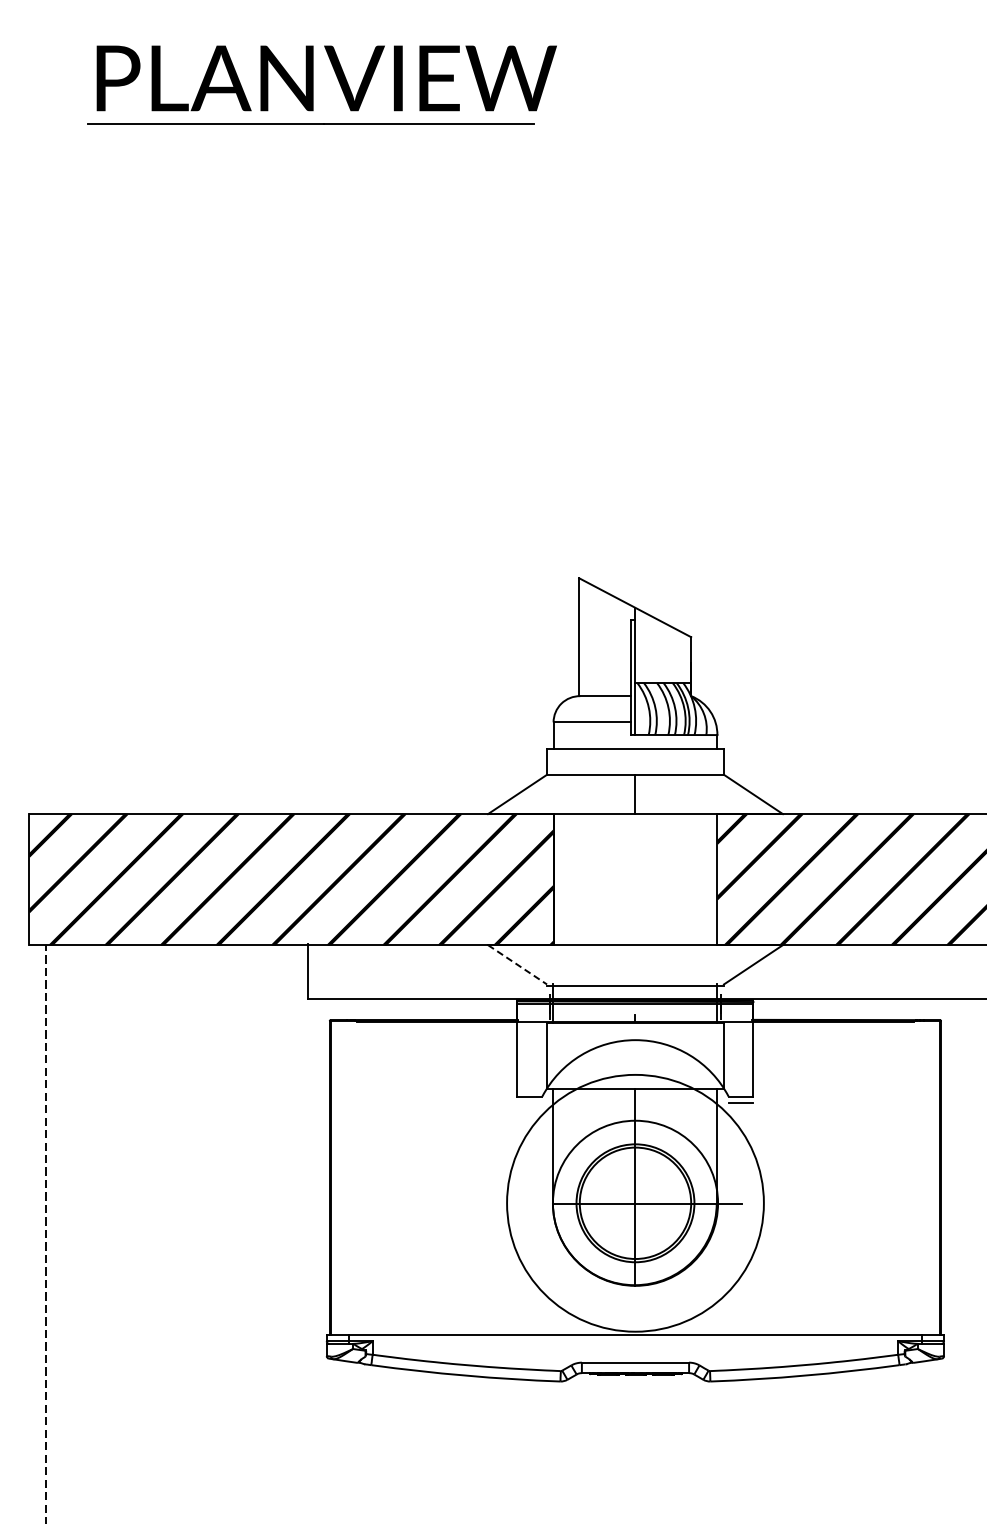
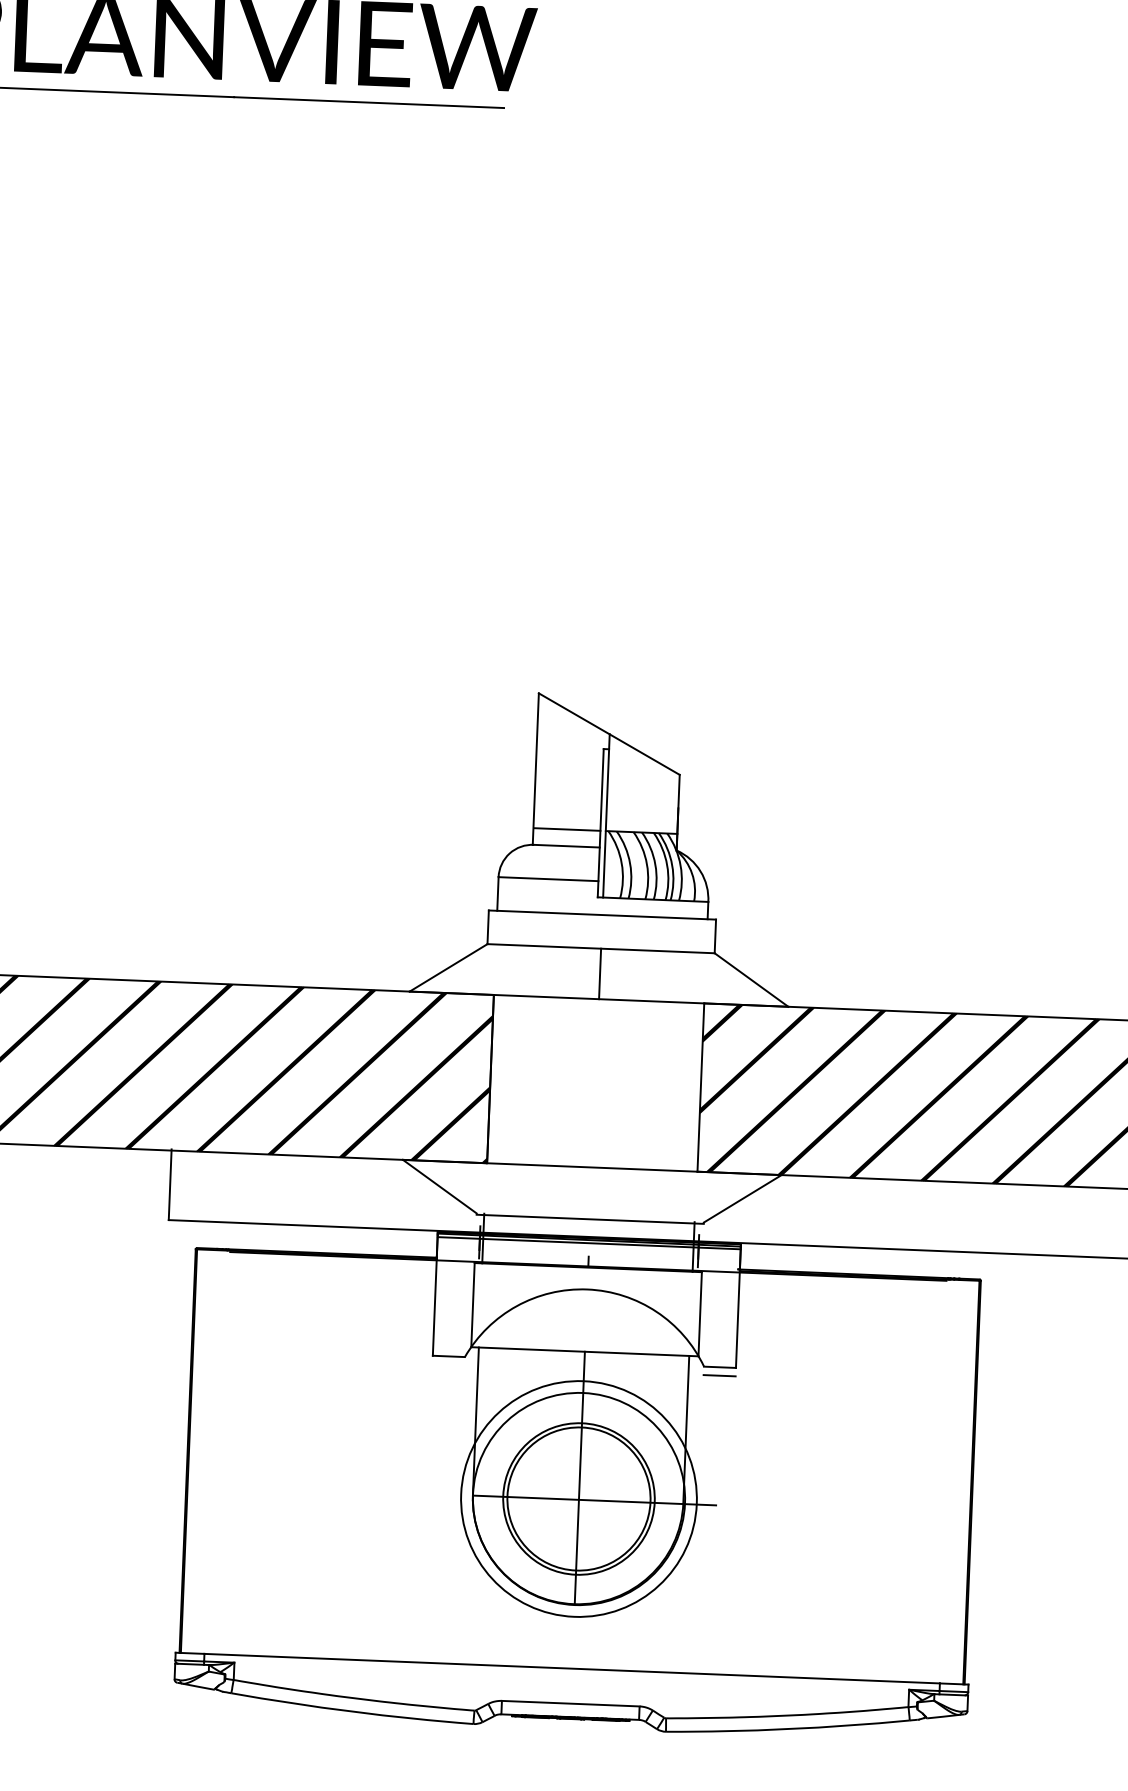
line: (605, 683) -> (567, 829), added
line: (517, 965) -> (439, 1187), dashed -> solid
circle: (635, 1203) -> (578, 1499), size x0.71

